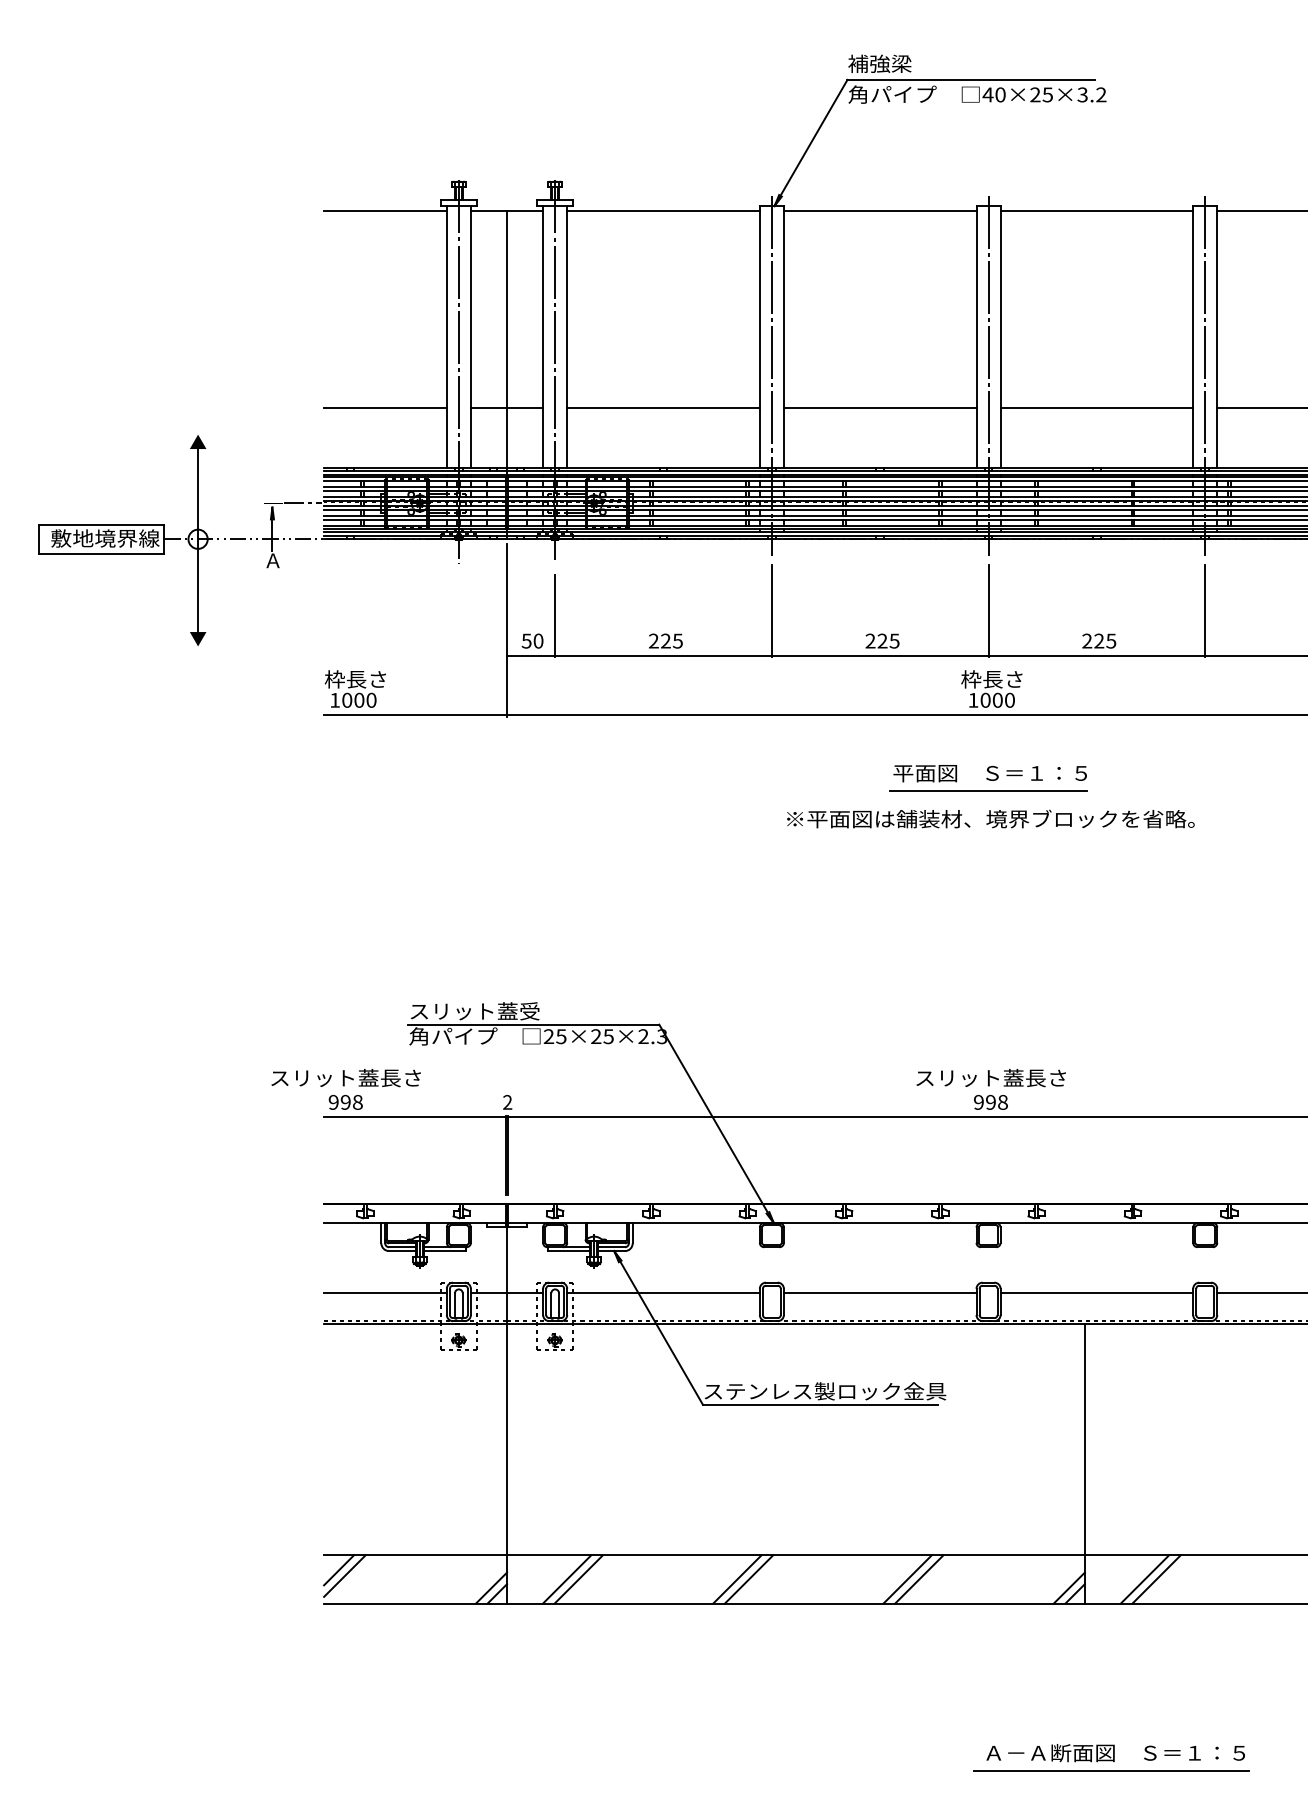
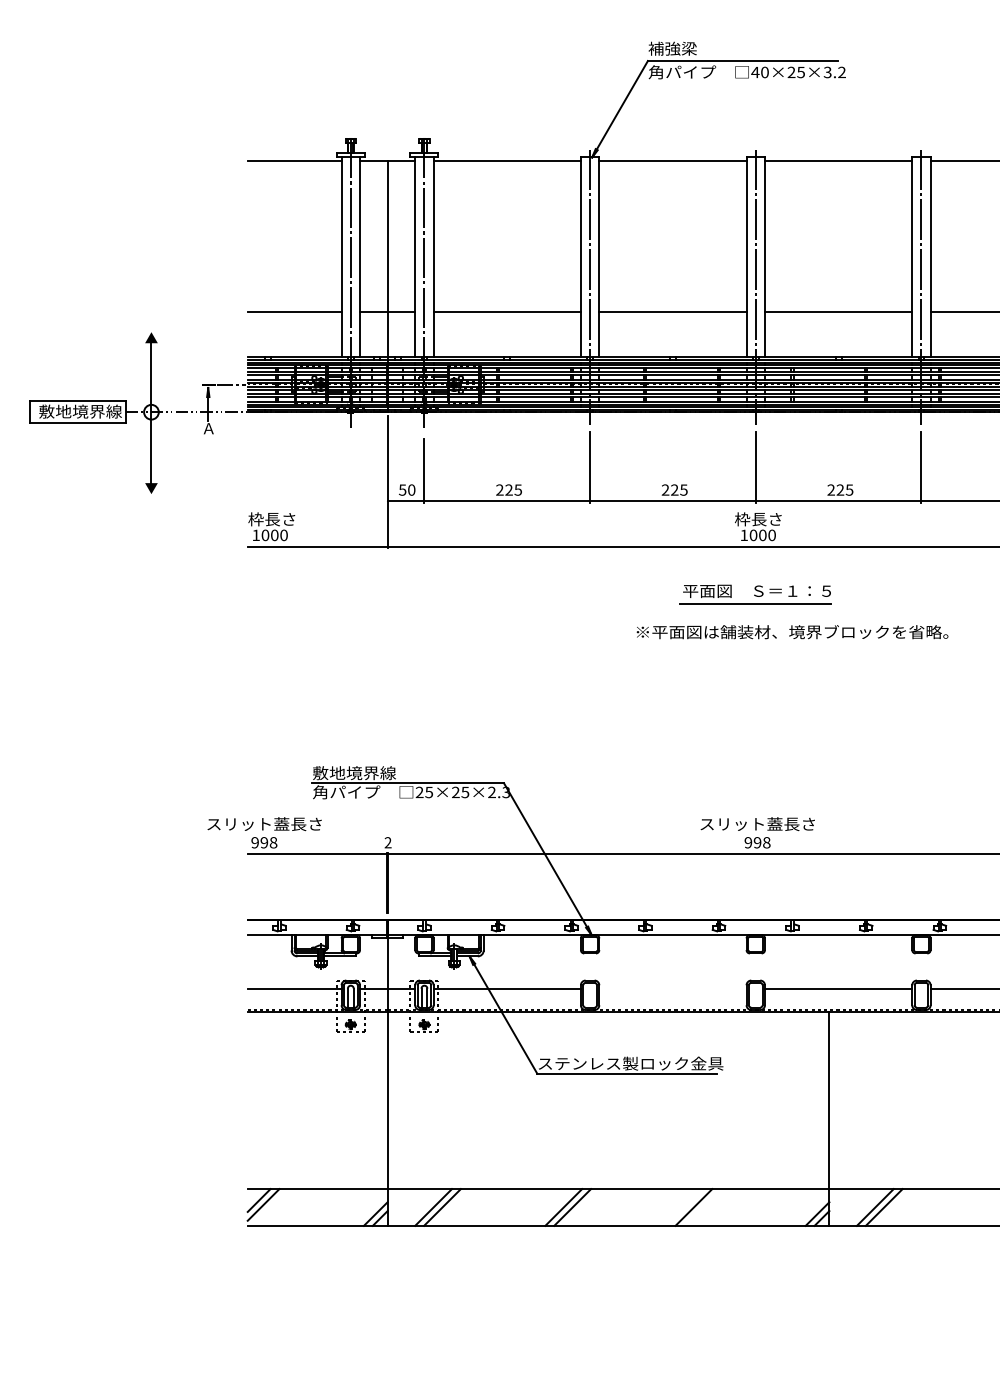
text: (990, 819) -> (792, 632), moved
text: (474, 1011) -> (362, 773), スリット蓋受 -> 敷地境界線
line: (879, 1293) -> (672, 988), removed
line: (918, 1579) -> (702, 1207), removed
part: (1111, 1757) -> (849, 1343), removed

